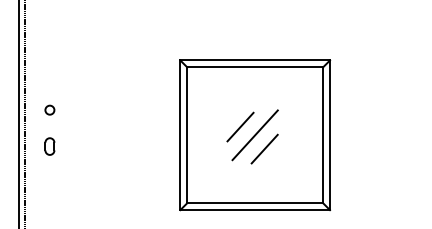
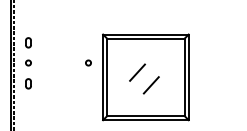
part: (49, 74) -> (28, 42), added
circle: (154, 109) -> (88, 62), added
line: (254, 135) -> (145, 77), removed

